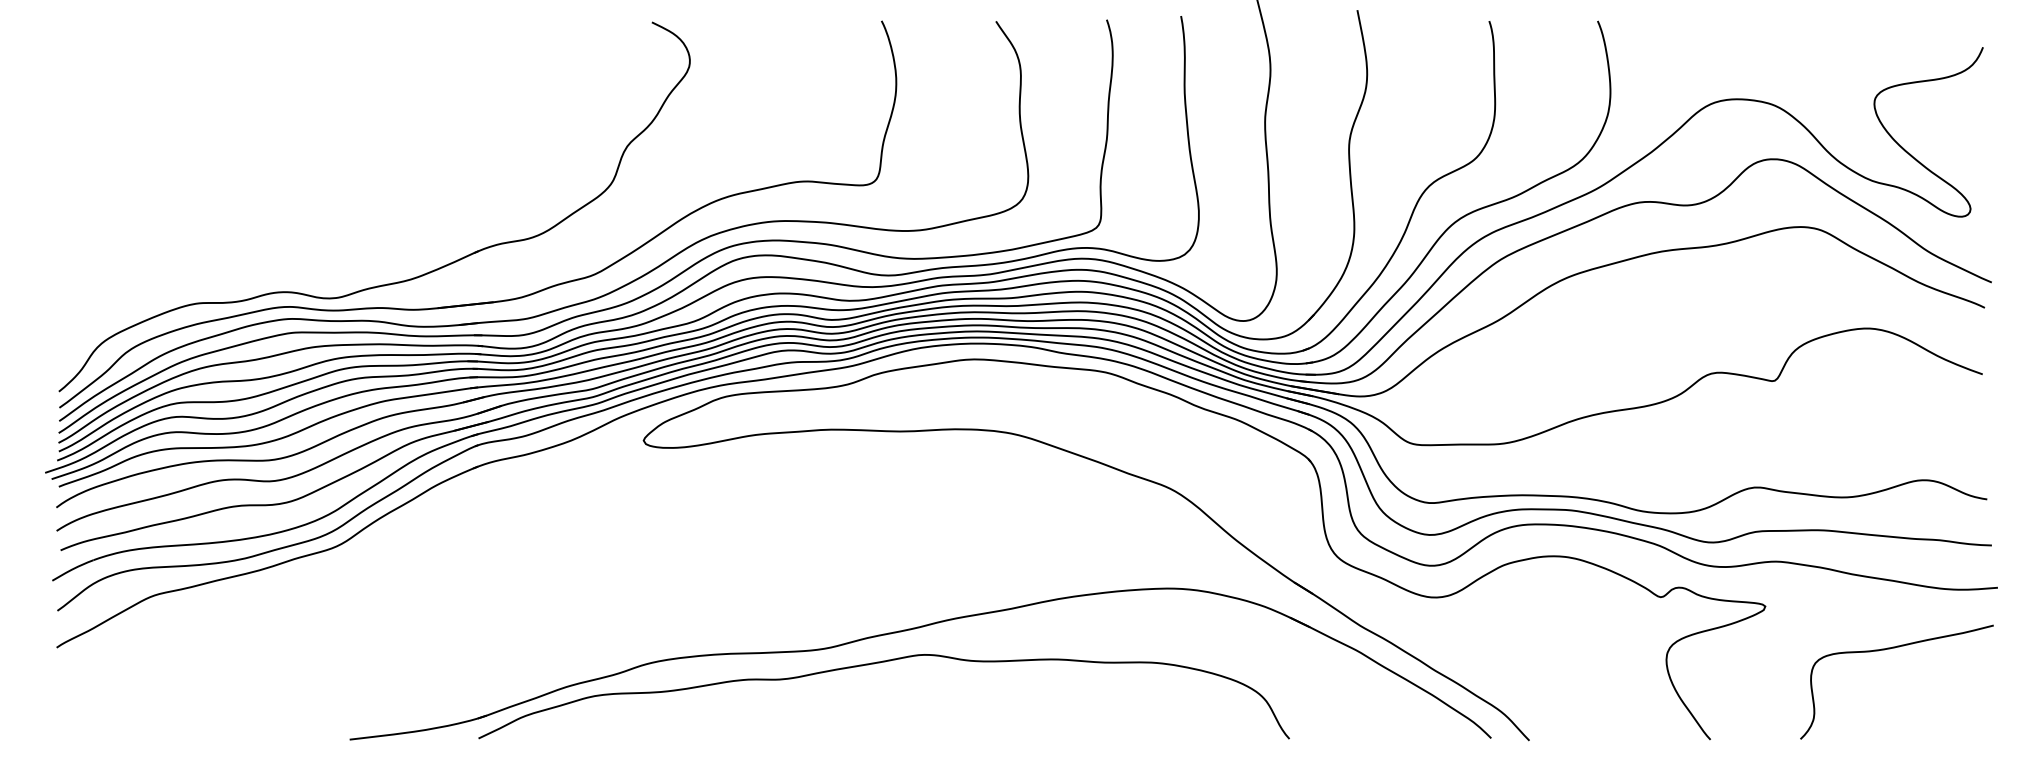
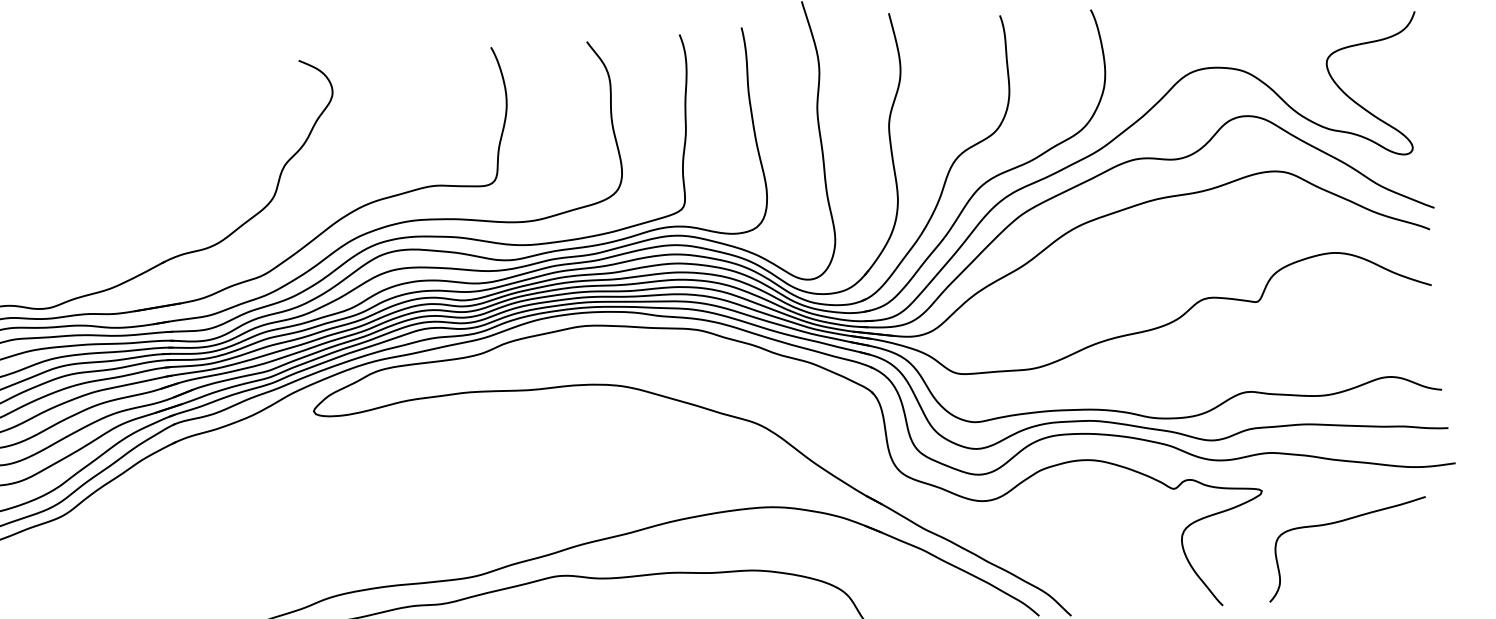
curve: (1890, 649) -> (1340, 522), moved

